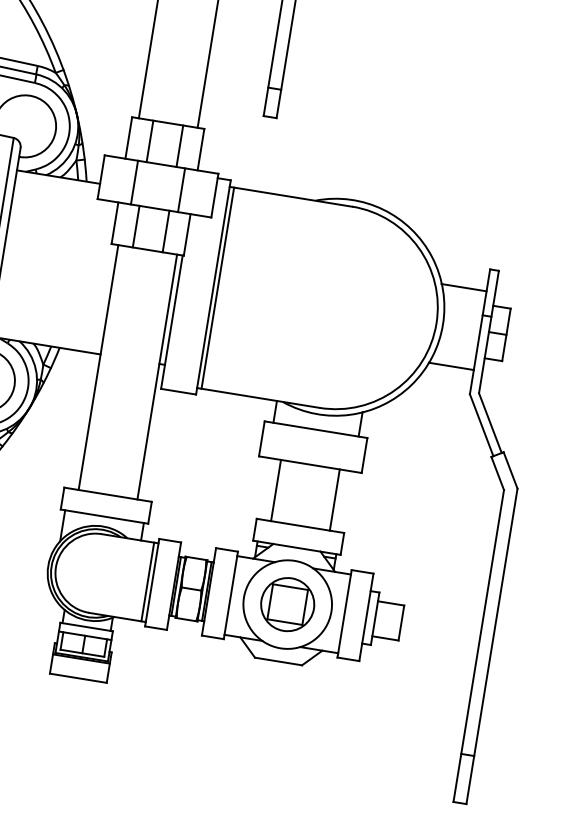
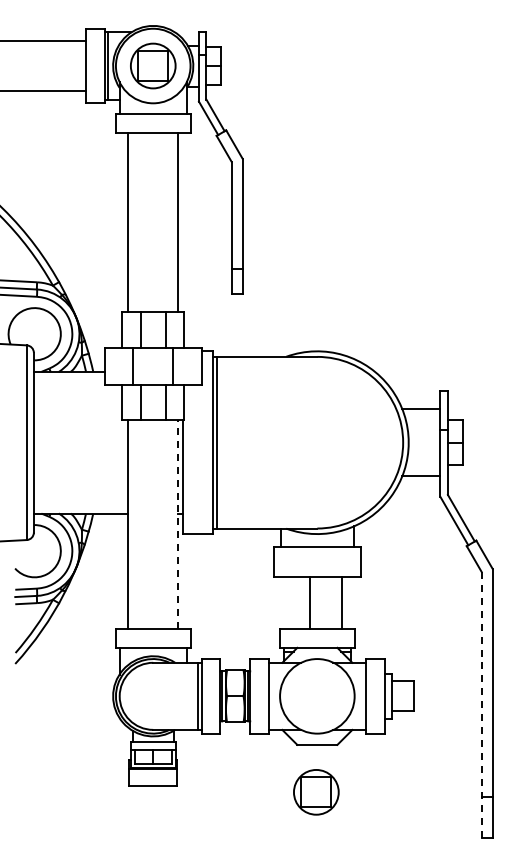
line: (157, 376) -> (178, 524), solid -> dashed
line: (276, 489) -> (310, 602), moved
part: (287, 604) -> (316, 792), moved
line: (478, 645) -> (481, 704), solid -> dashed

